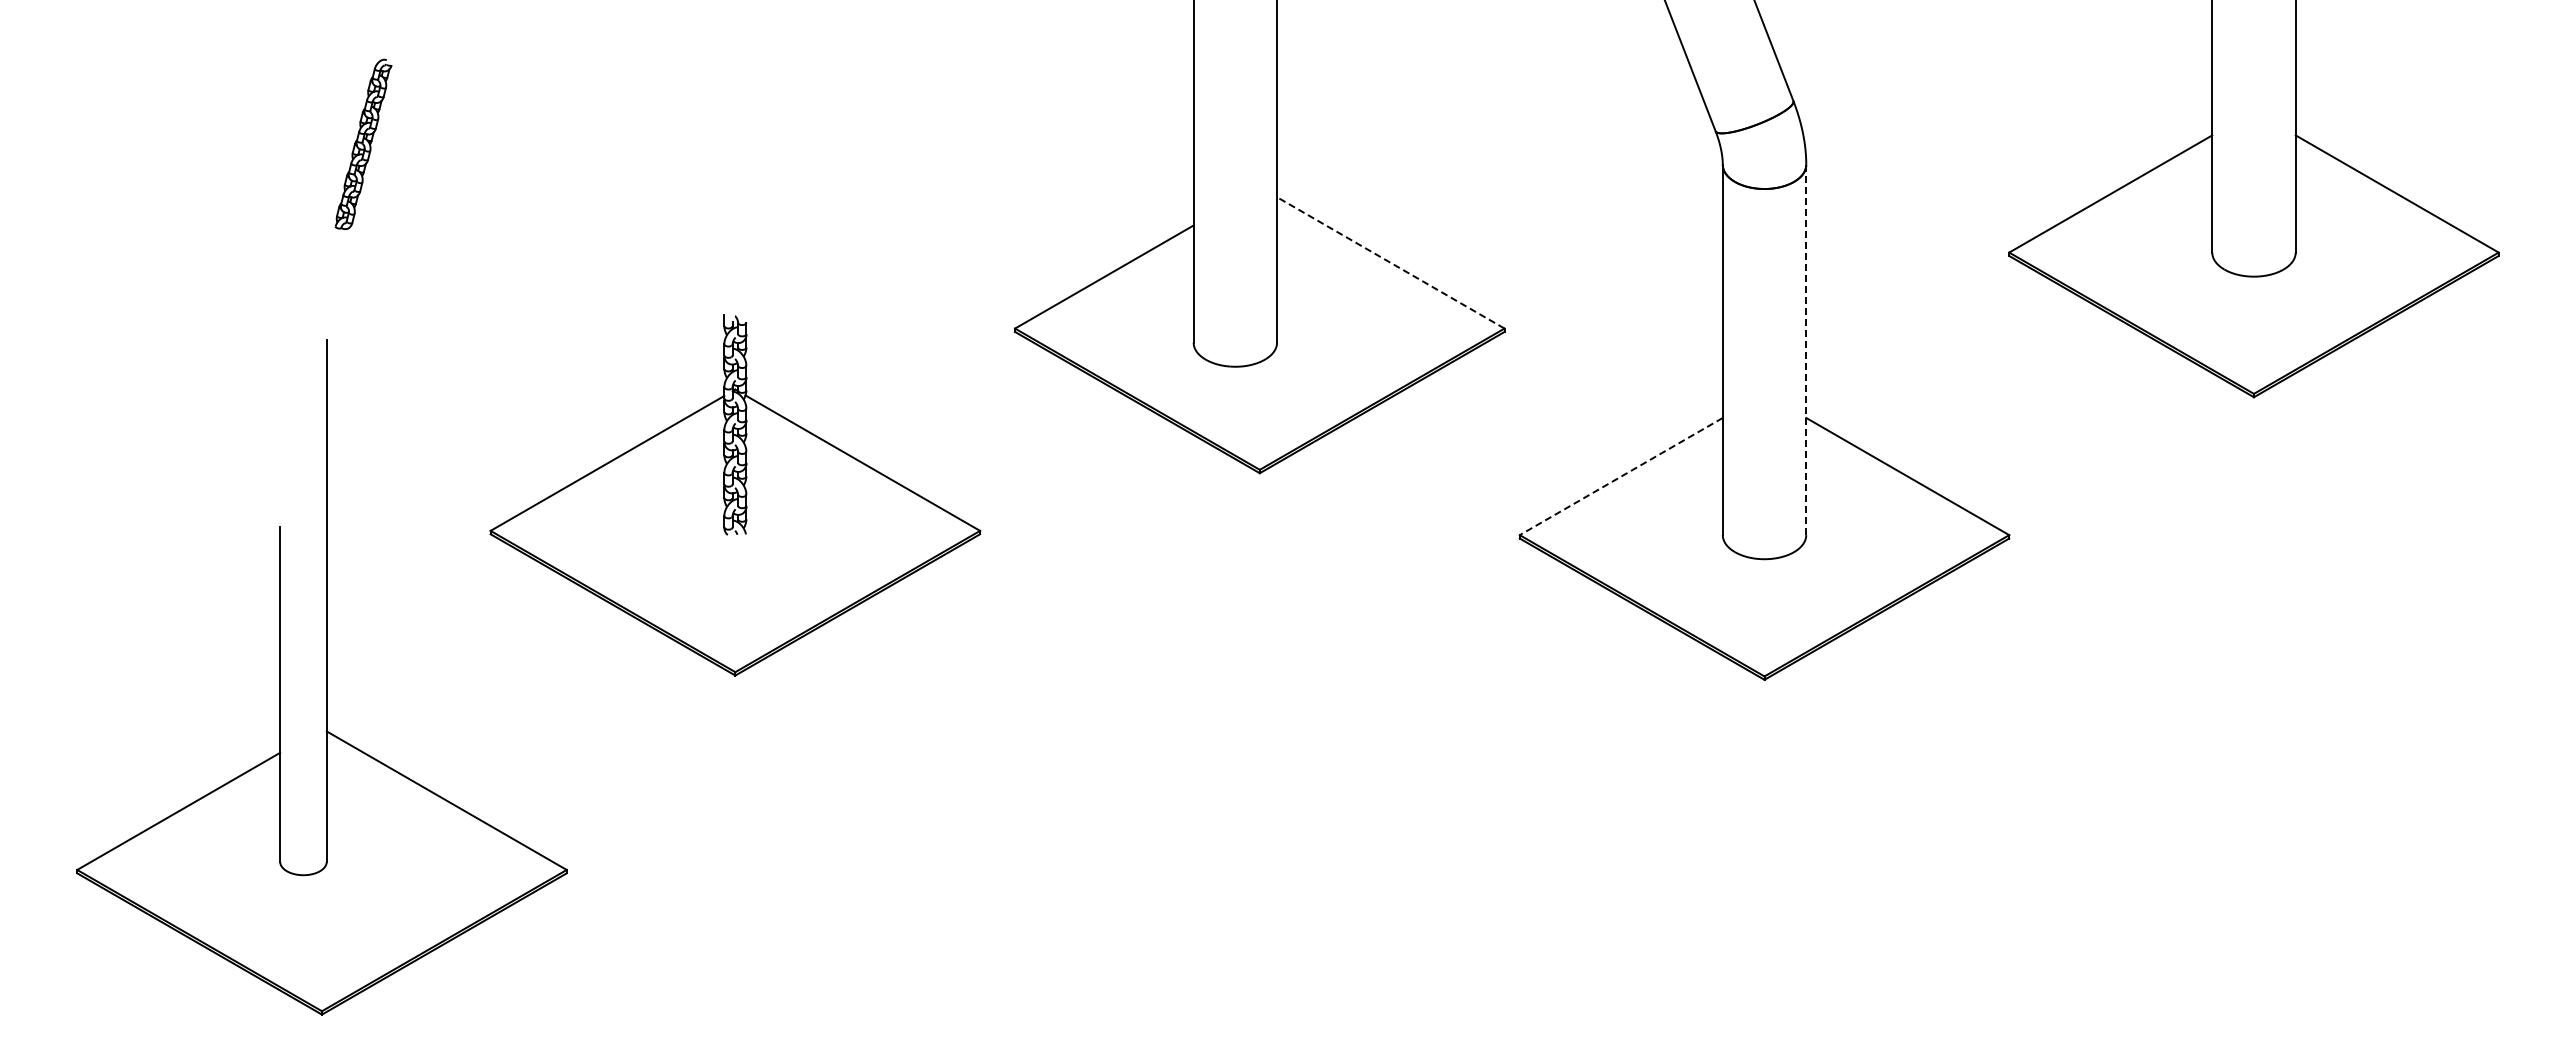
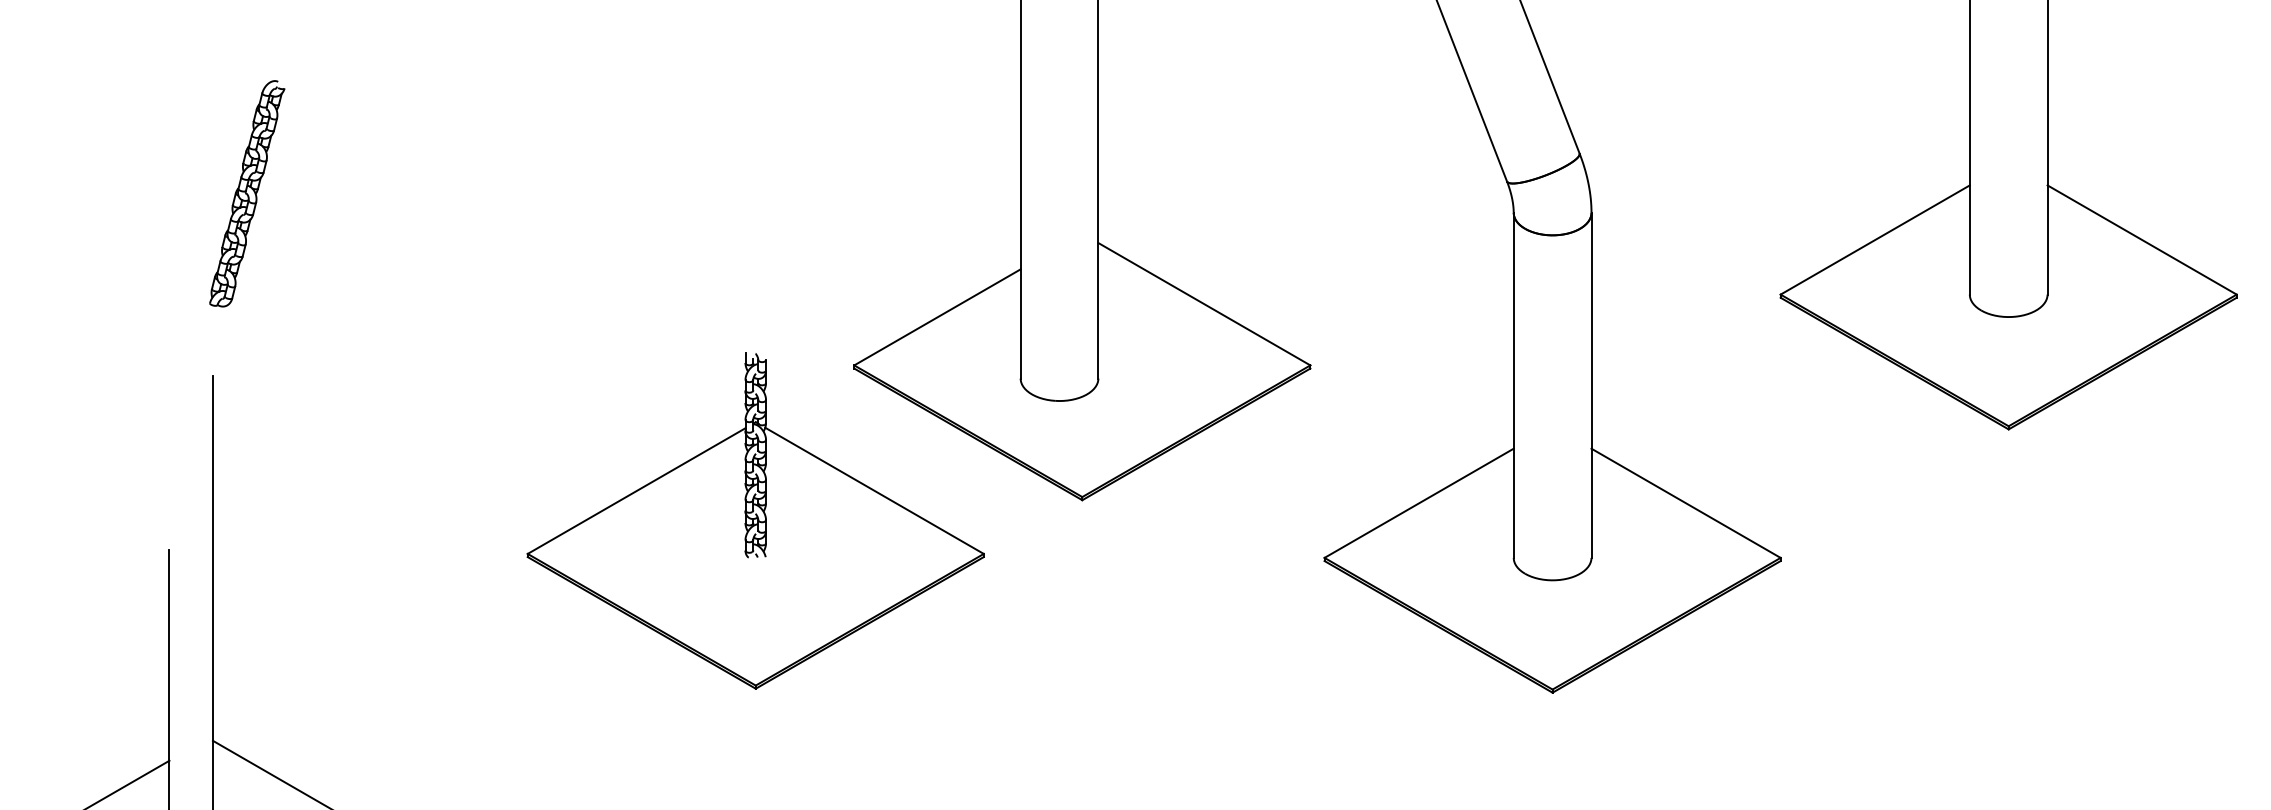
part: (363, 144) -> (247, 193), size x1.43
line: (1390, 262) -> (1204, 303), dashed -> solid
line: (1806, 349) -> (1591, 384), dashed -> solid
line: (1620, 476) -> (1418, 503), dashed -> solid
part: (735, 495) -> (755, 520), moved

